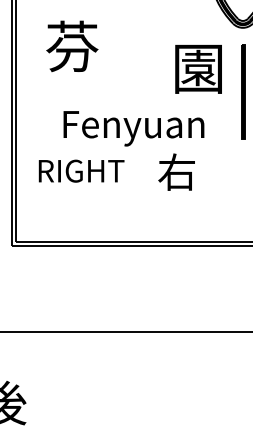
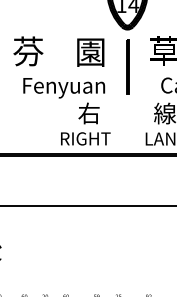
text: (72, 46) -> (28, 51), moved
text: (198, 68) -> (90, 52), moved
text: (81, 170) -> (85, 138), moved

